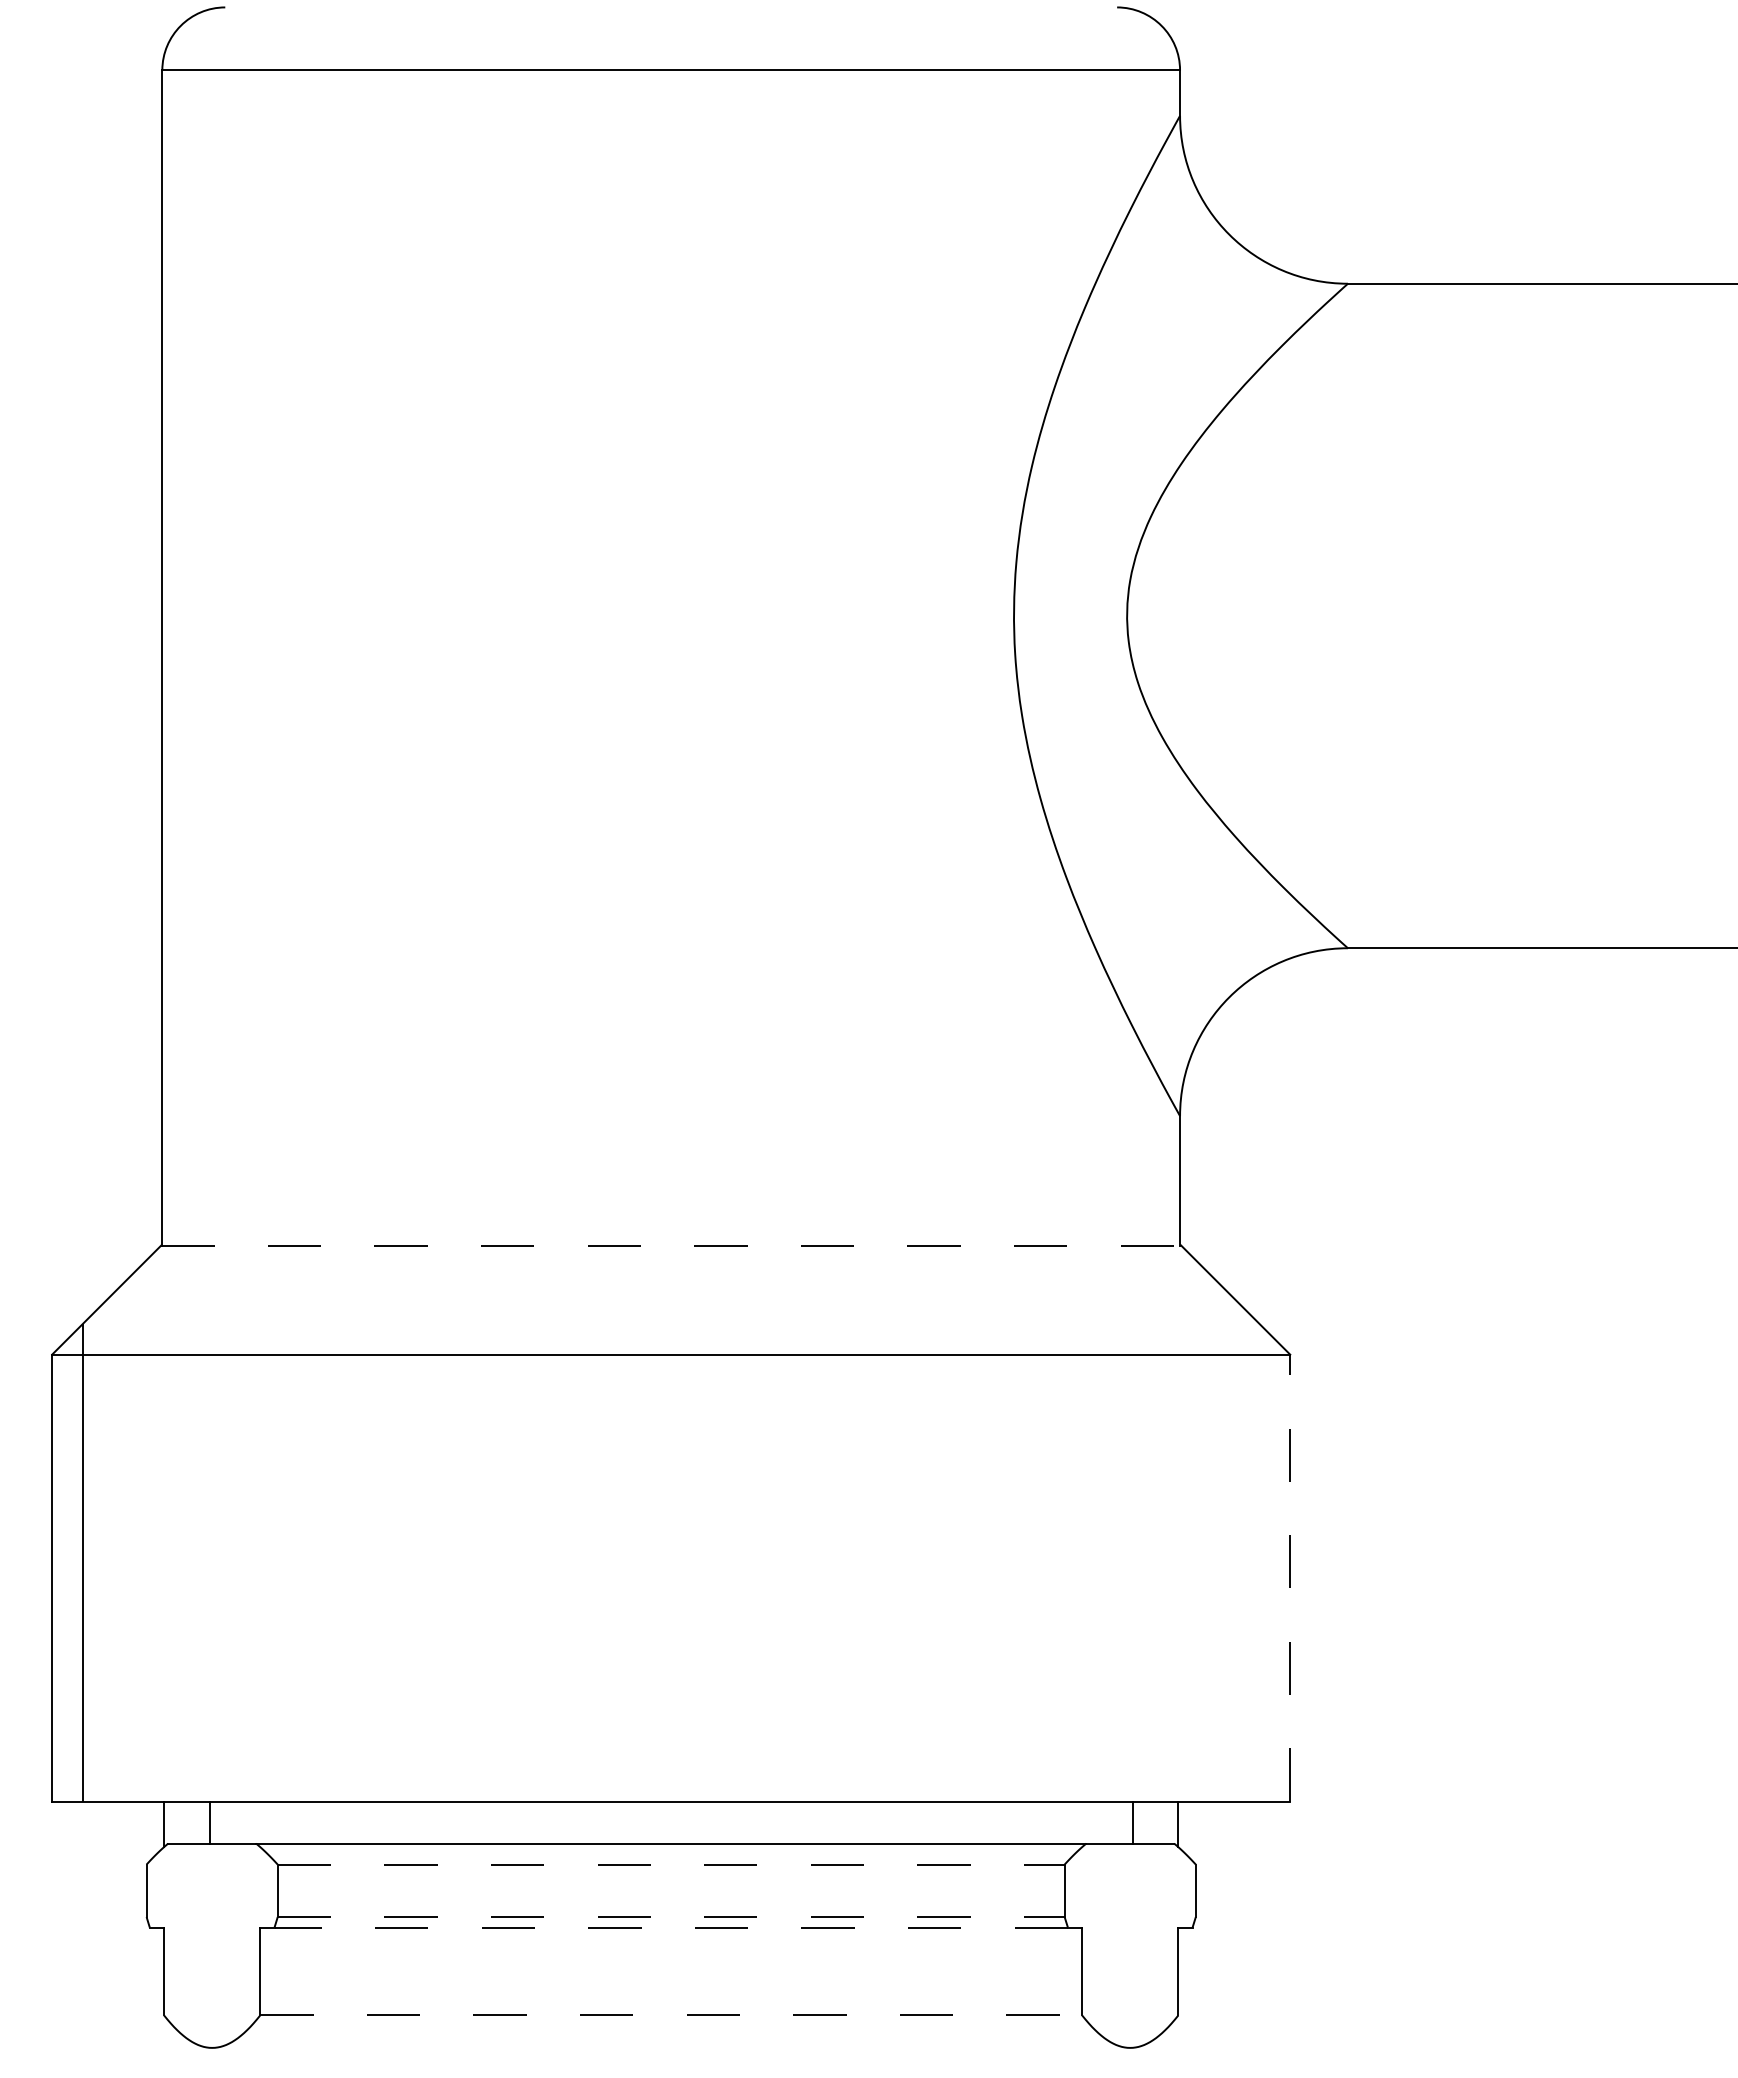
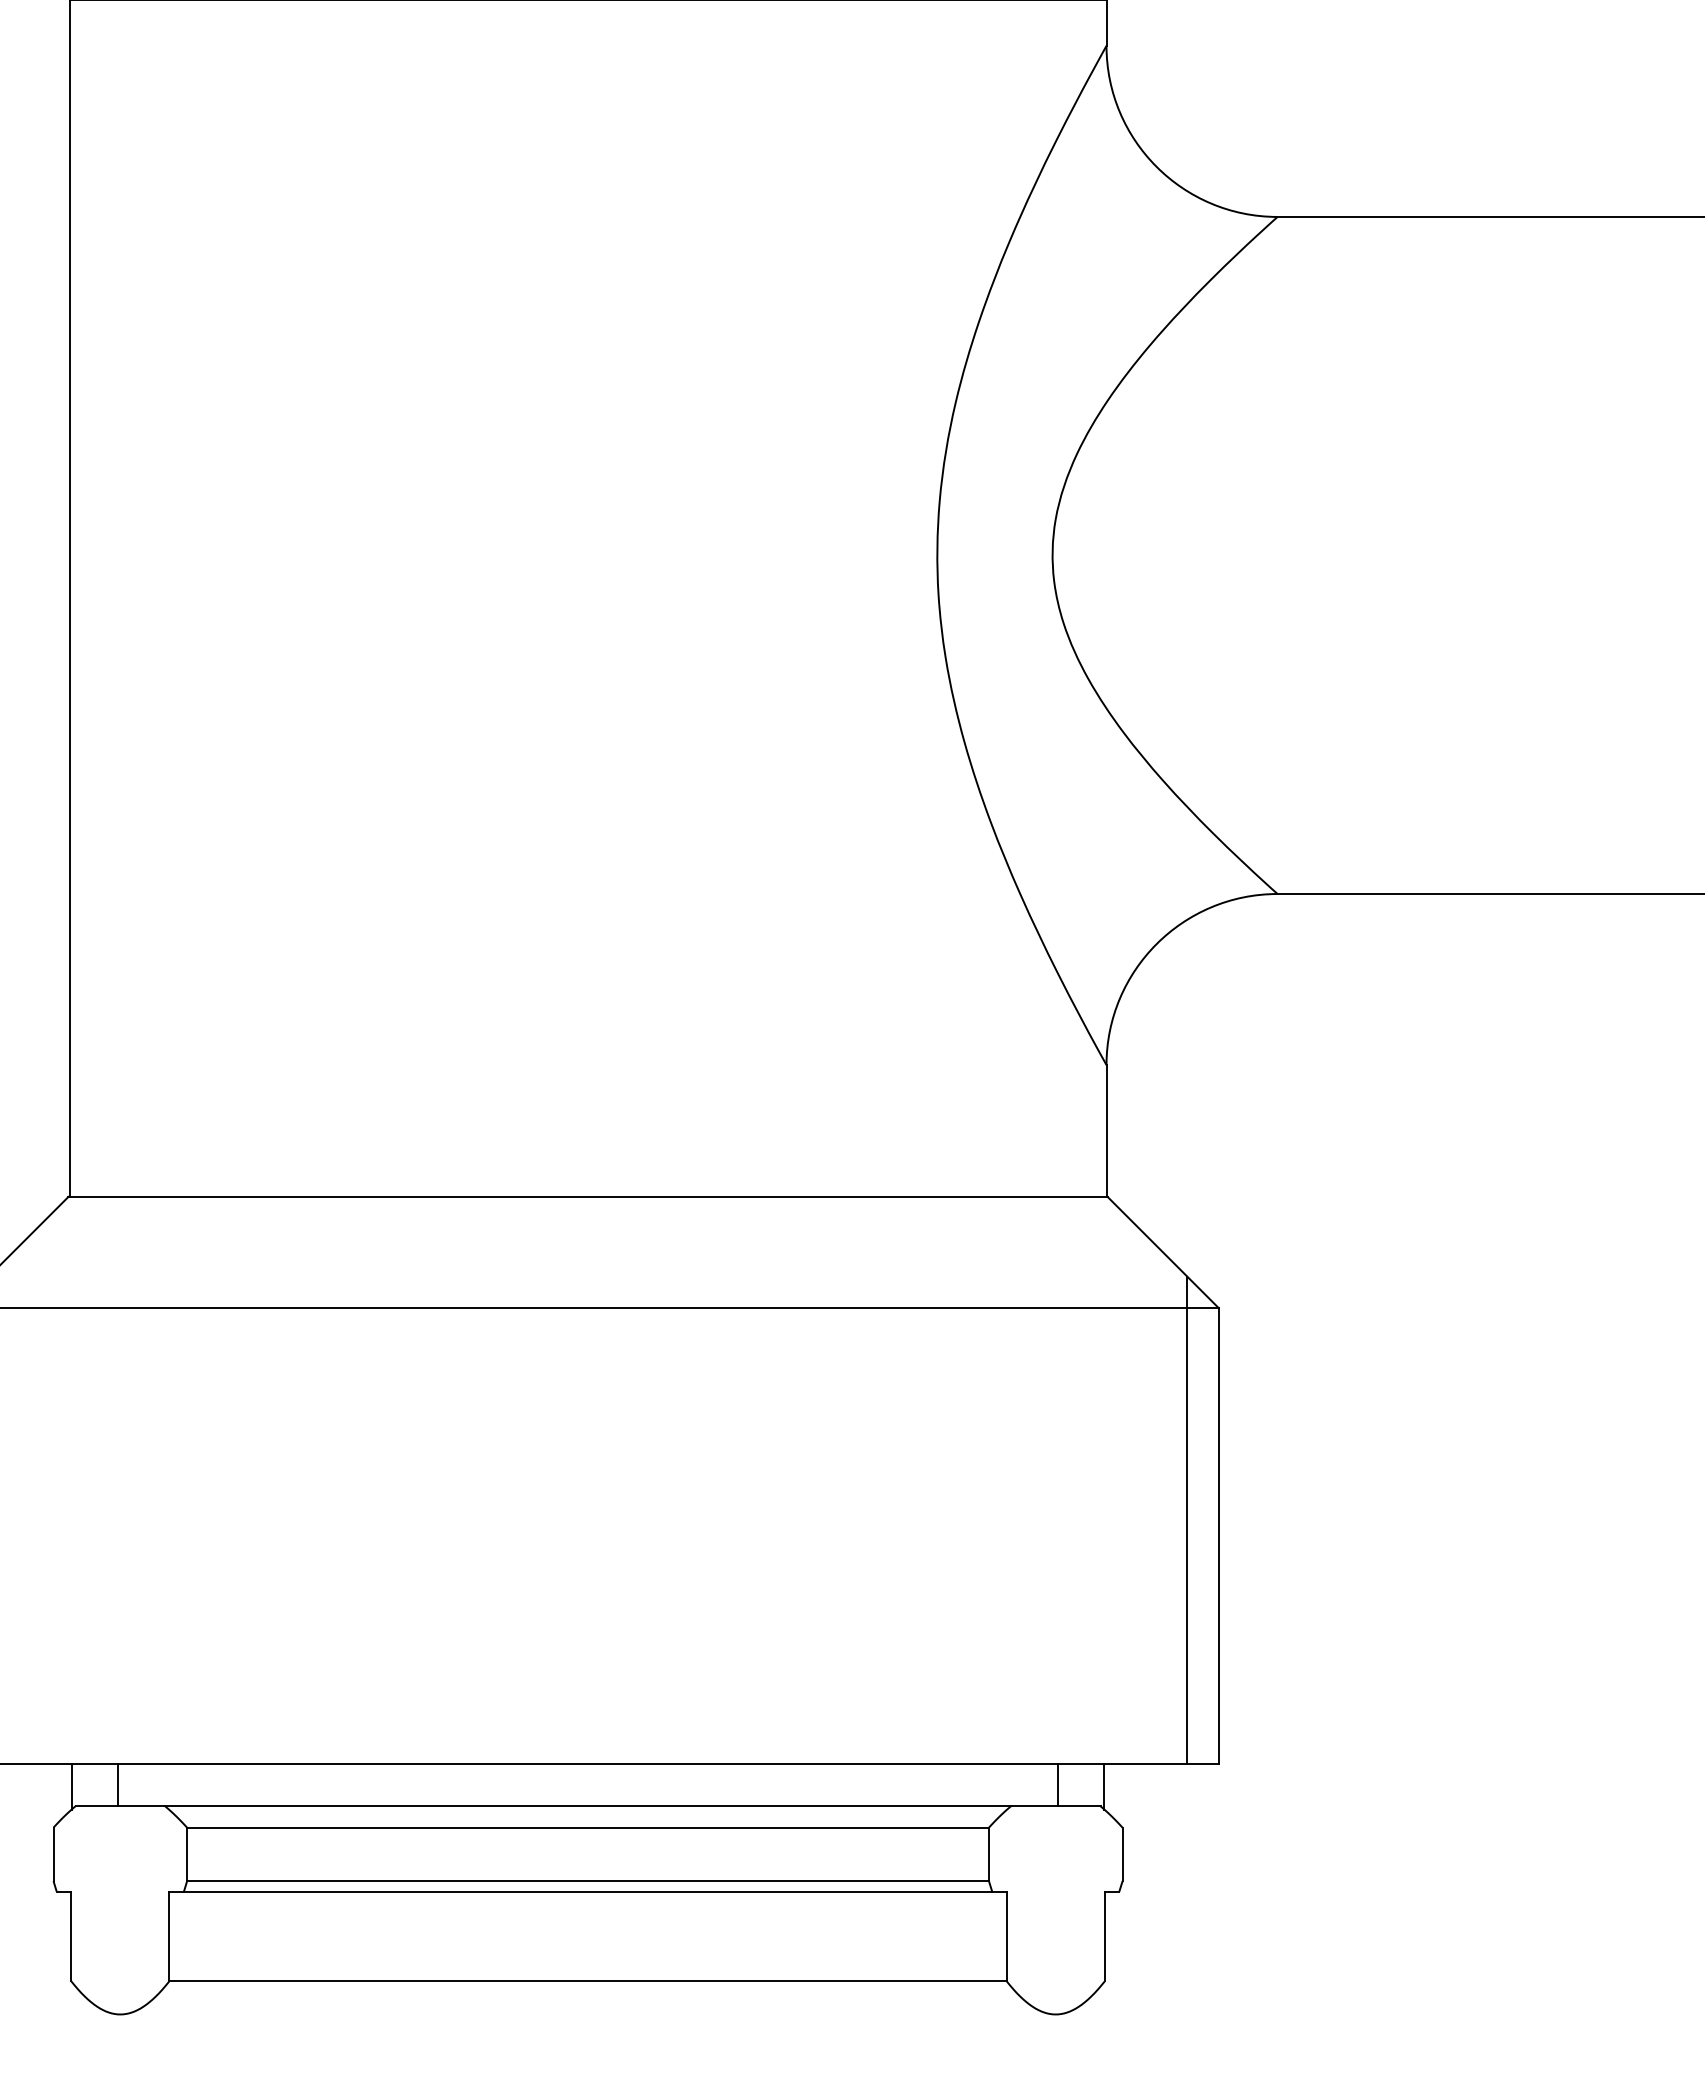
line: (671, 1245) -> (588, 1196), dashed -> solid
line: (1259, 1562) -> (1187, 1519), added
line: (1290, 1577) -> (1219, 1535), dashed -> solid
line: (671, 1864) -> (588, 1827), dashed -> solid
line: (671, 1917) -> (588, 1881), dashed -> solid
line: (671, 1927) -> (588, 1891), dashed -> solid
line: (671, 2015) -> (588, 1981), dashed -> solid

